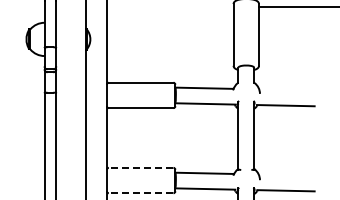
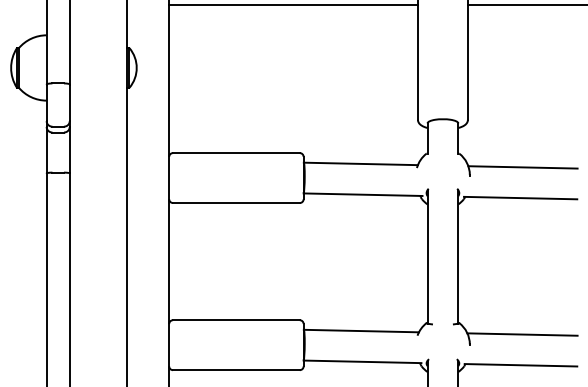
line: (169, 7) -> (292, 5), added
line: (286, 89) -> (521, 166), added
line: (140, 167) -> (235, 319), dashed -> solid
line: (286, 174) -> (521, 333), added
line: (140, 193) -> (235, 370), dashed -> solid

